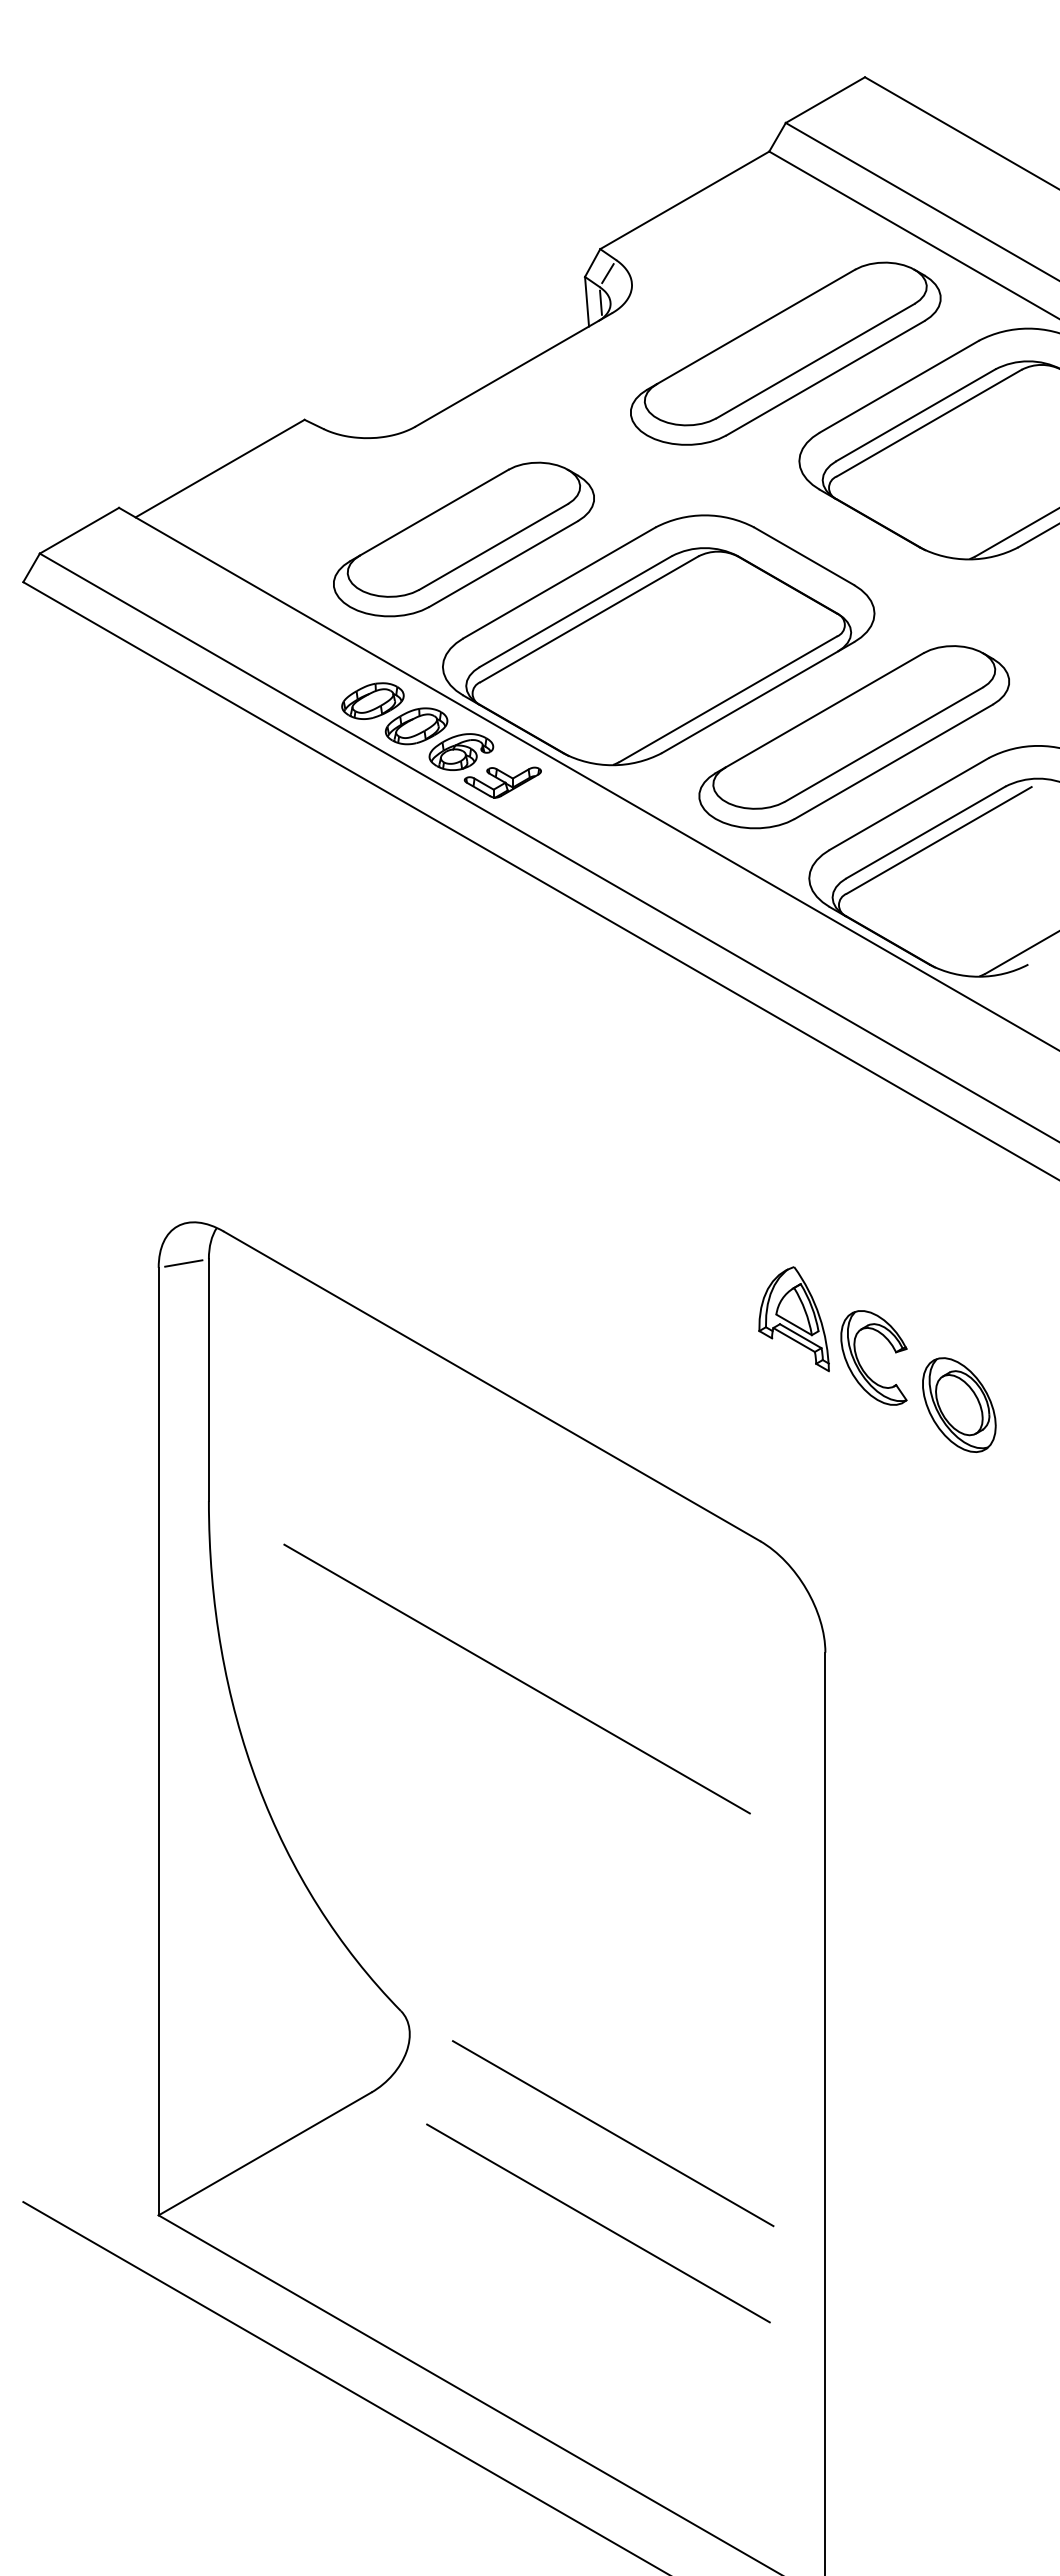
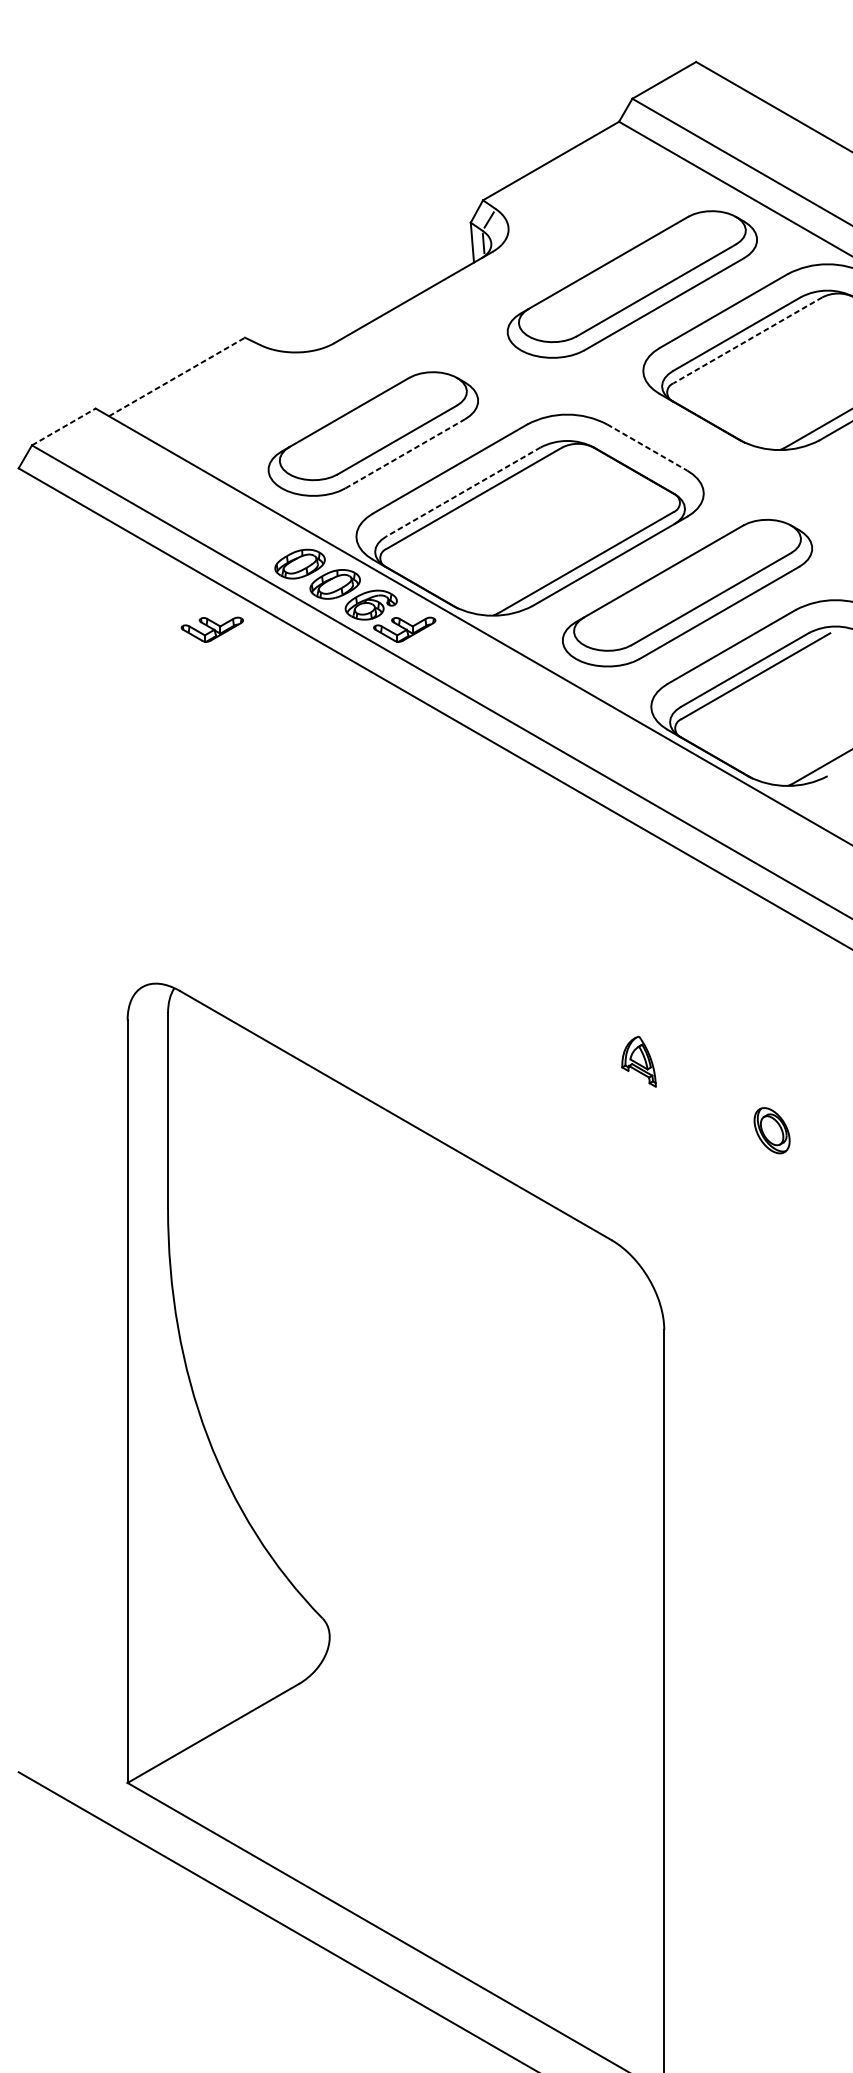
line: (929, 423) -> (748, 340), solid -> dashed
line: (220, 468) -> (177, 376), solid -> dashed
line: (79, 530) -> (63, 426), solid -> dashed
line: (804, 556) -> (647, 447), solid -> dashed
line: (503, 564) -> (405, 454), solid -> dashed
line: (575, 611) -> (463, 491), solid -> dashed
part: (263, 782) -> (211, 629), added
line: (183, 1263) -> (147, 1016), removed
part: (793, 1319) -> (638, 1061), size x0.6
part: (860, 1363) -> (692, 1097), removed
part: (959, 1404) -> (772, 1130), size x0.6
line: (516, 1678) -> (415, 1350), removed
line: (613, 2133) -> (493, 1717), removed
line: (598, 2223) -> (481, 1789), removed

